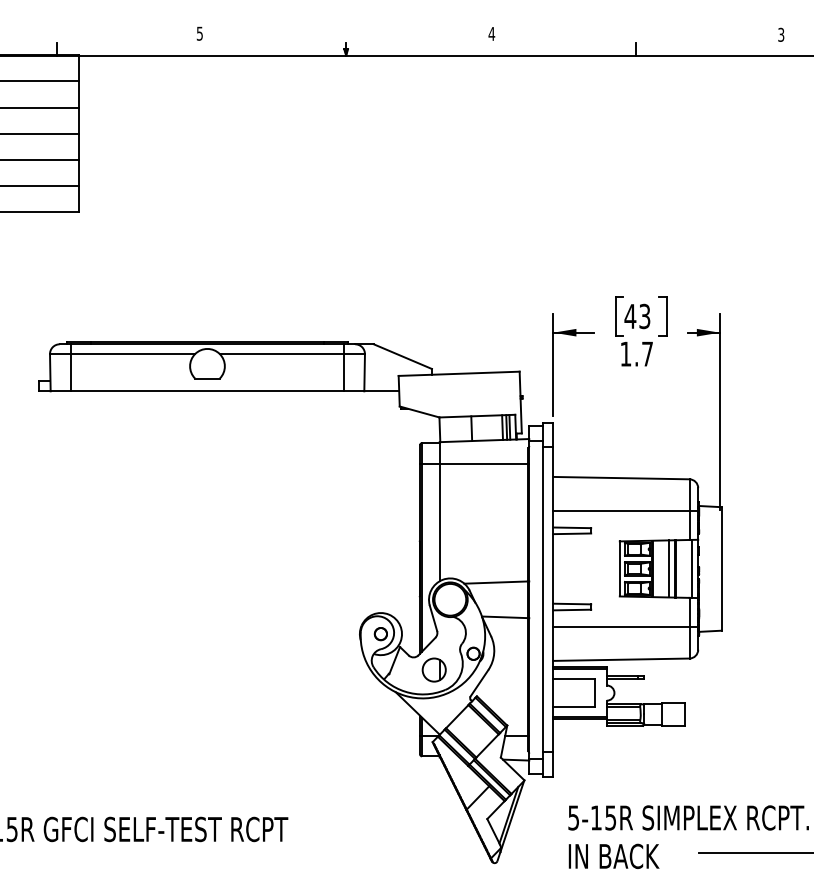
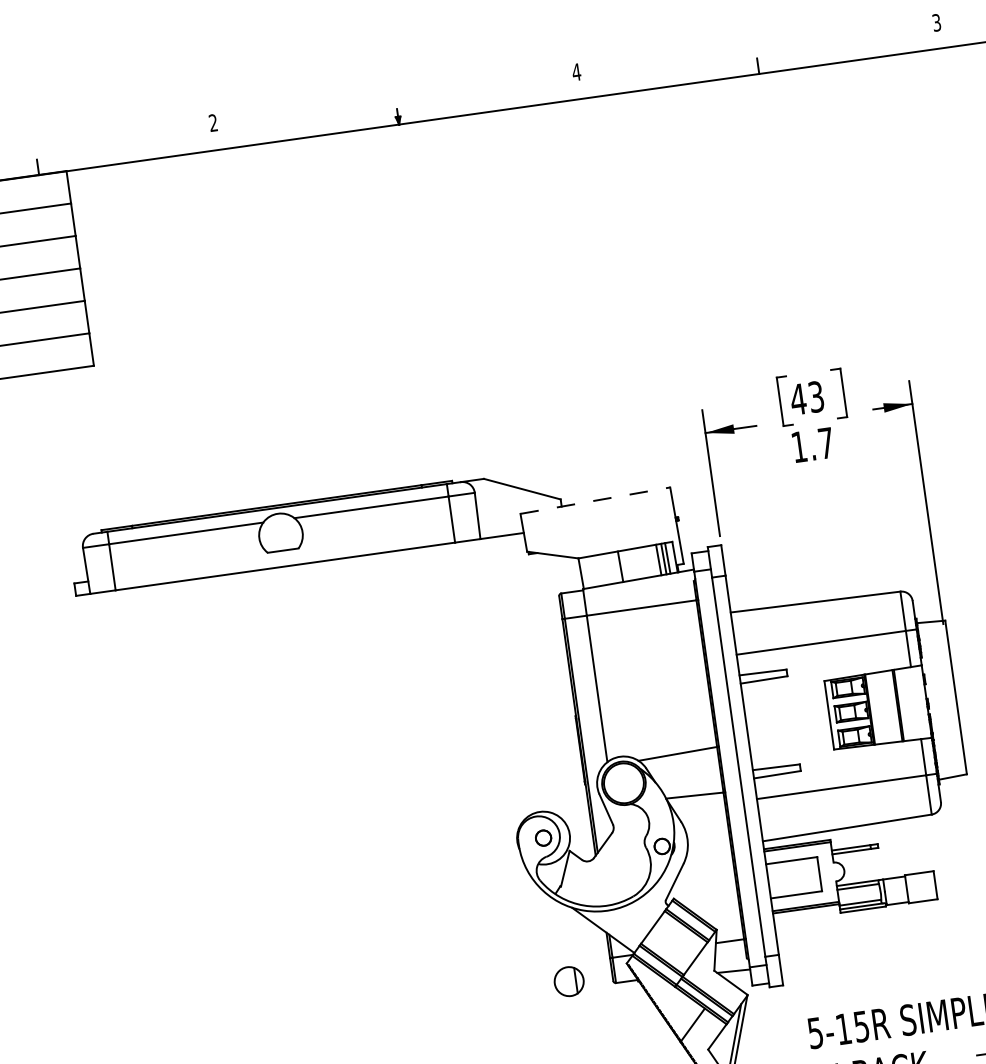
text: (199, 33) -> (212, 122), 5 -> 2
line: (459, 373) -> (595, 500), solid -> dashed
line: (668, 568) -> (889, 706), removed
line: (692, 568) -> (919, 702), removed
part: (433, 669) -> (568, 981), moved

